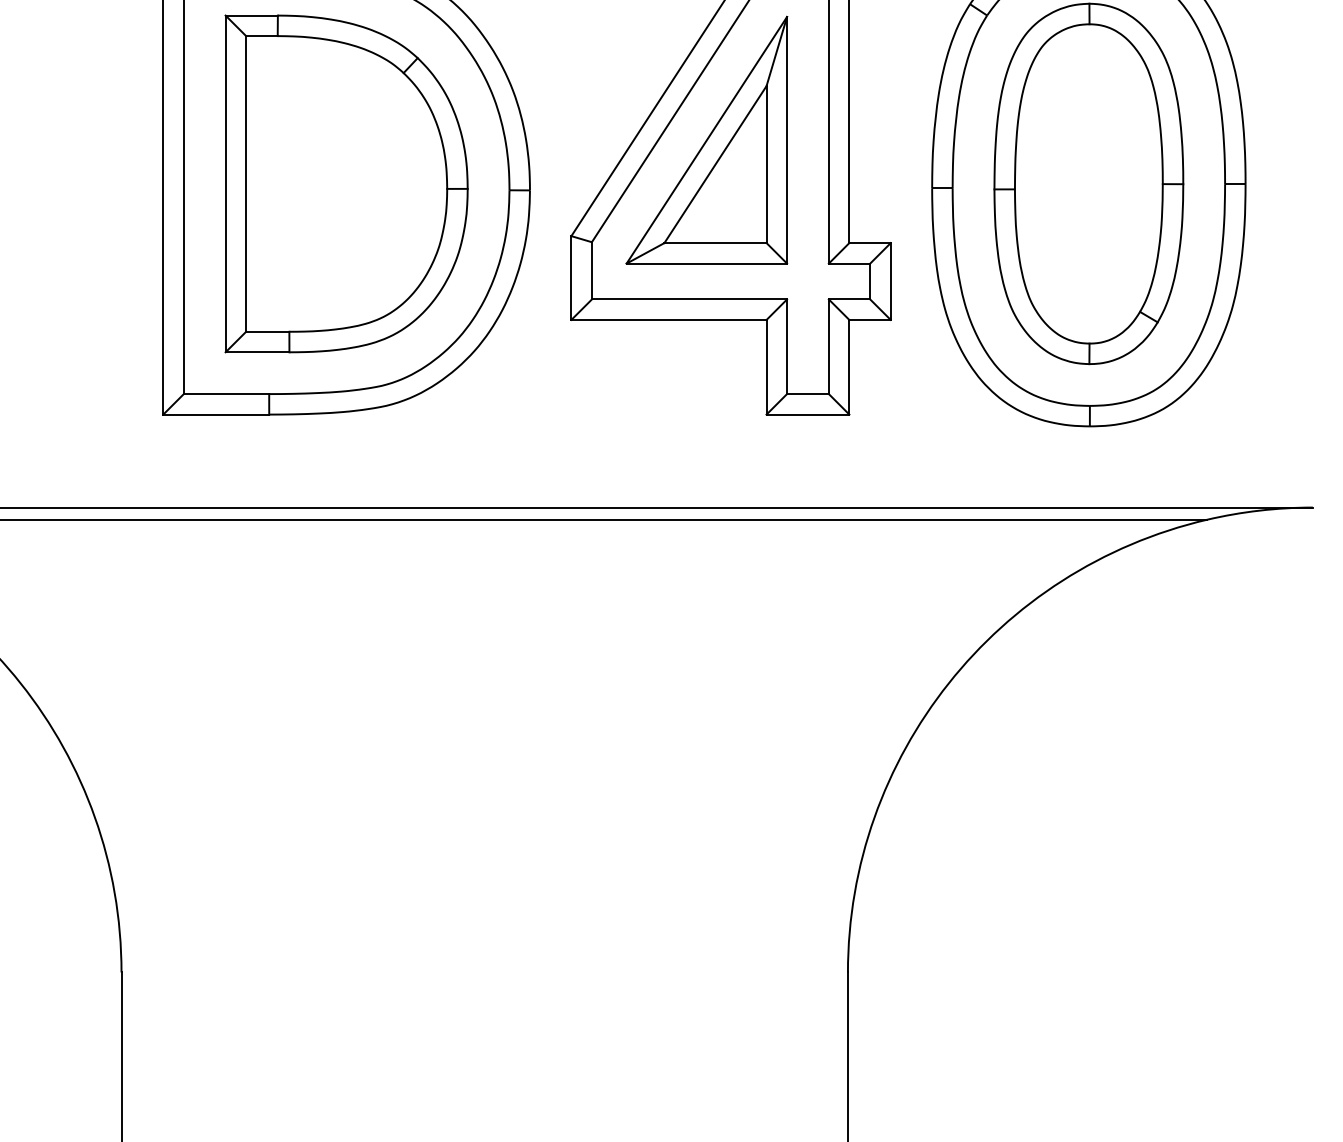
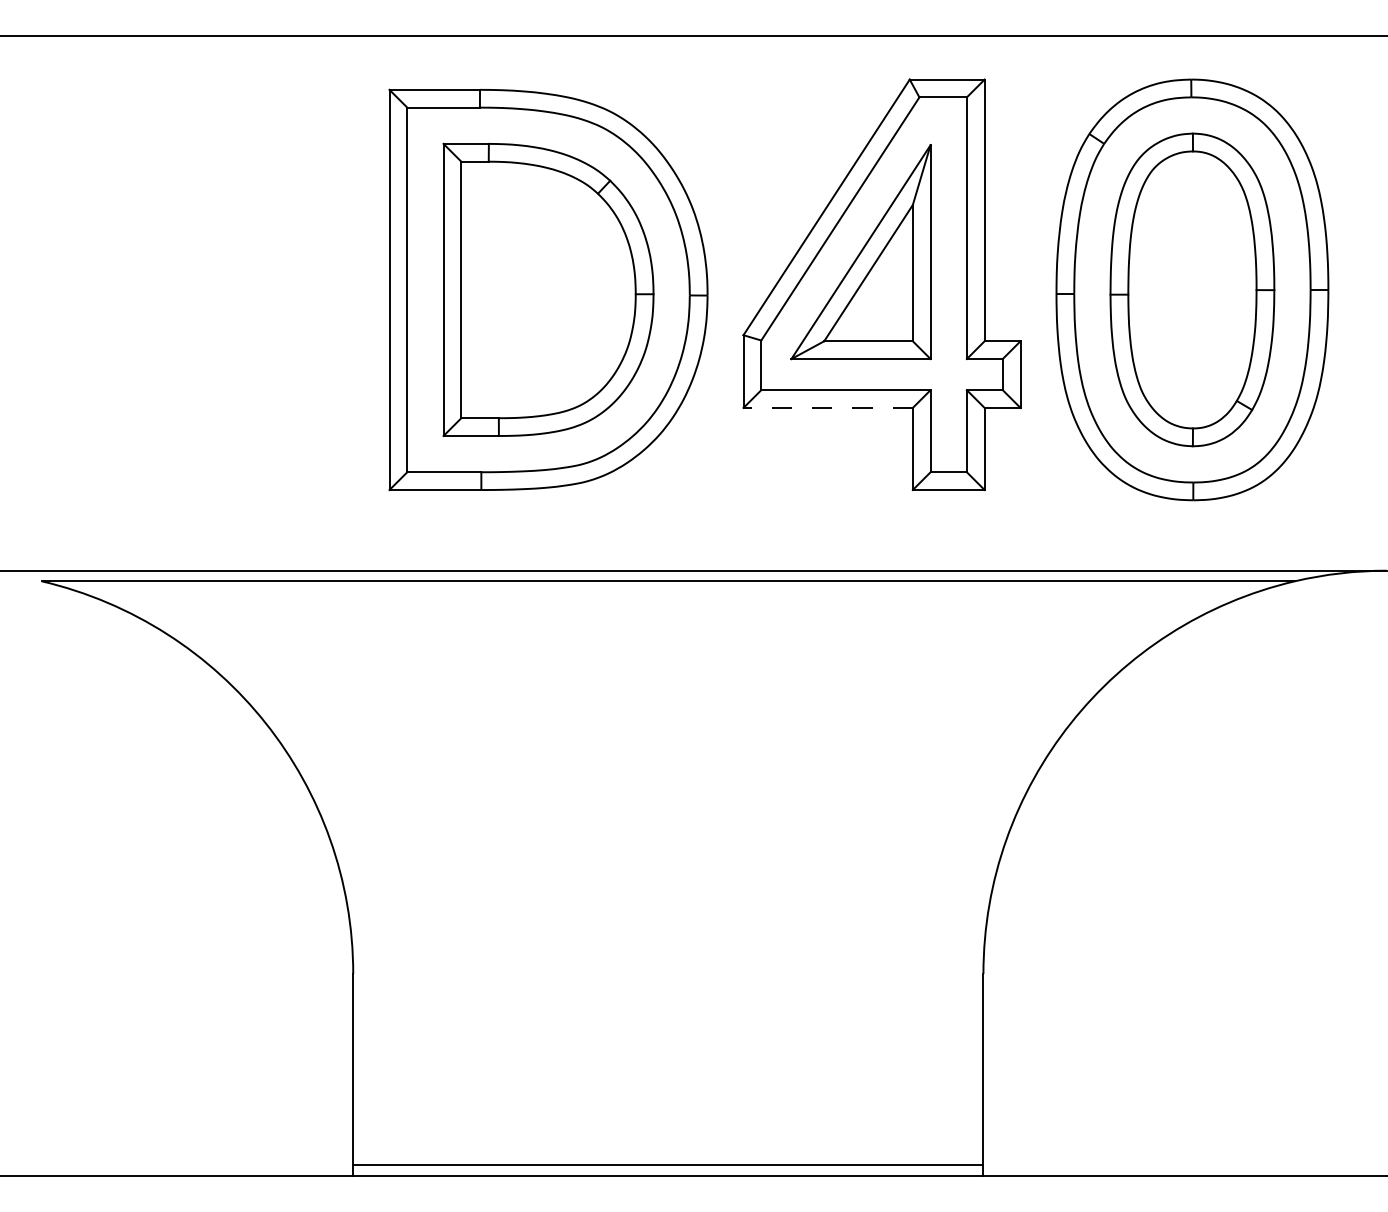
line: (669, 319) -> (828, 407), solid -> dashed

